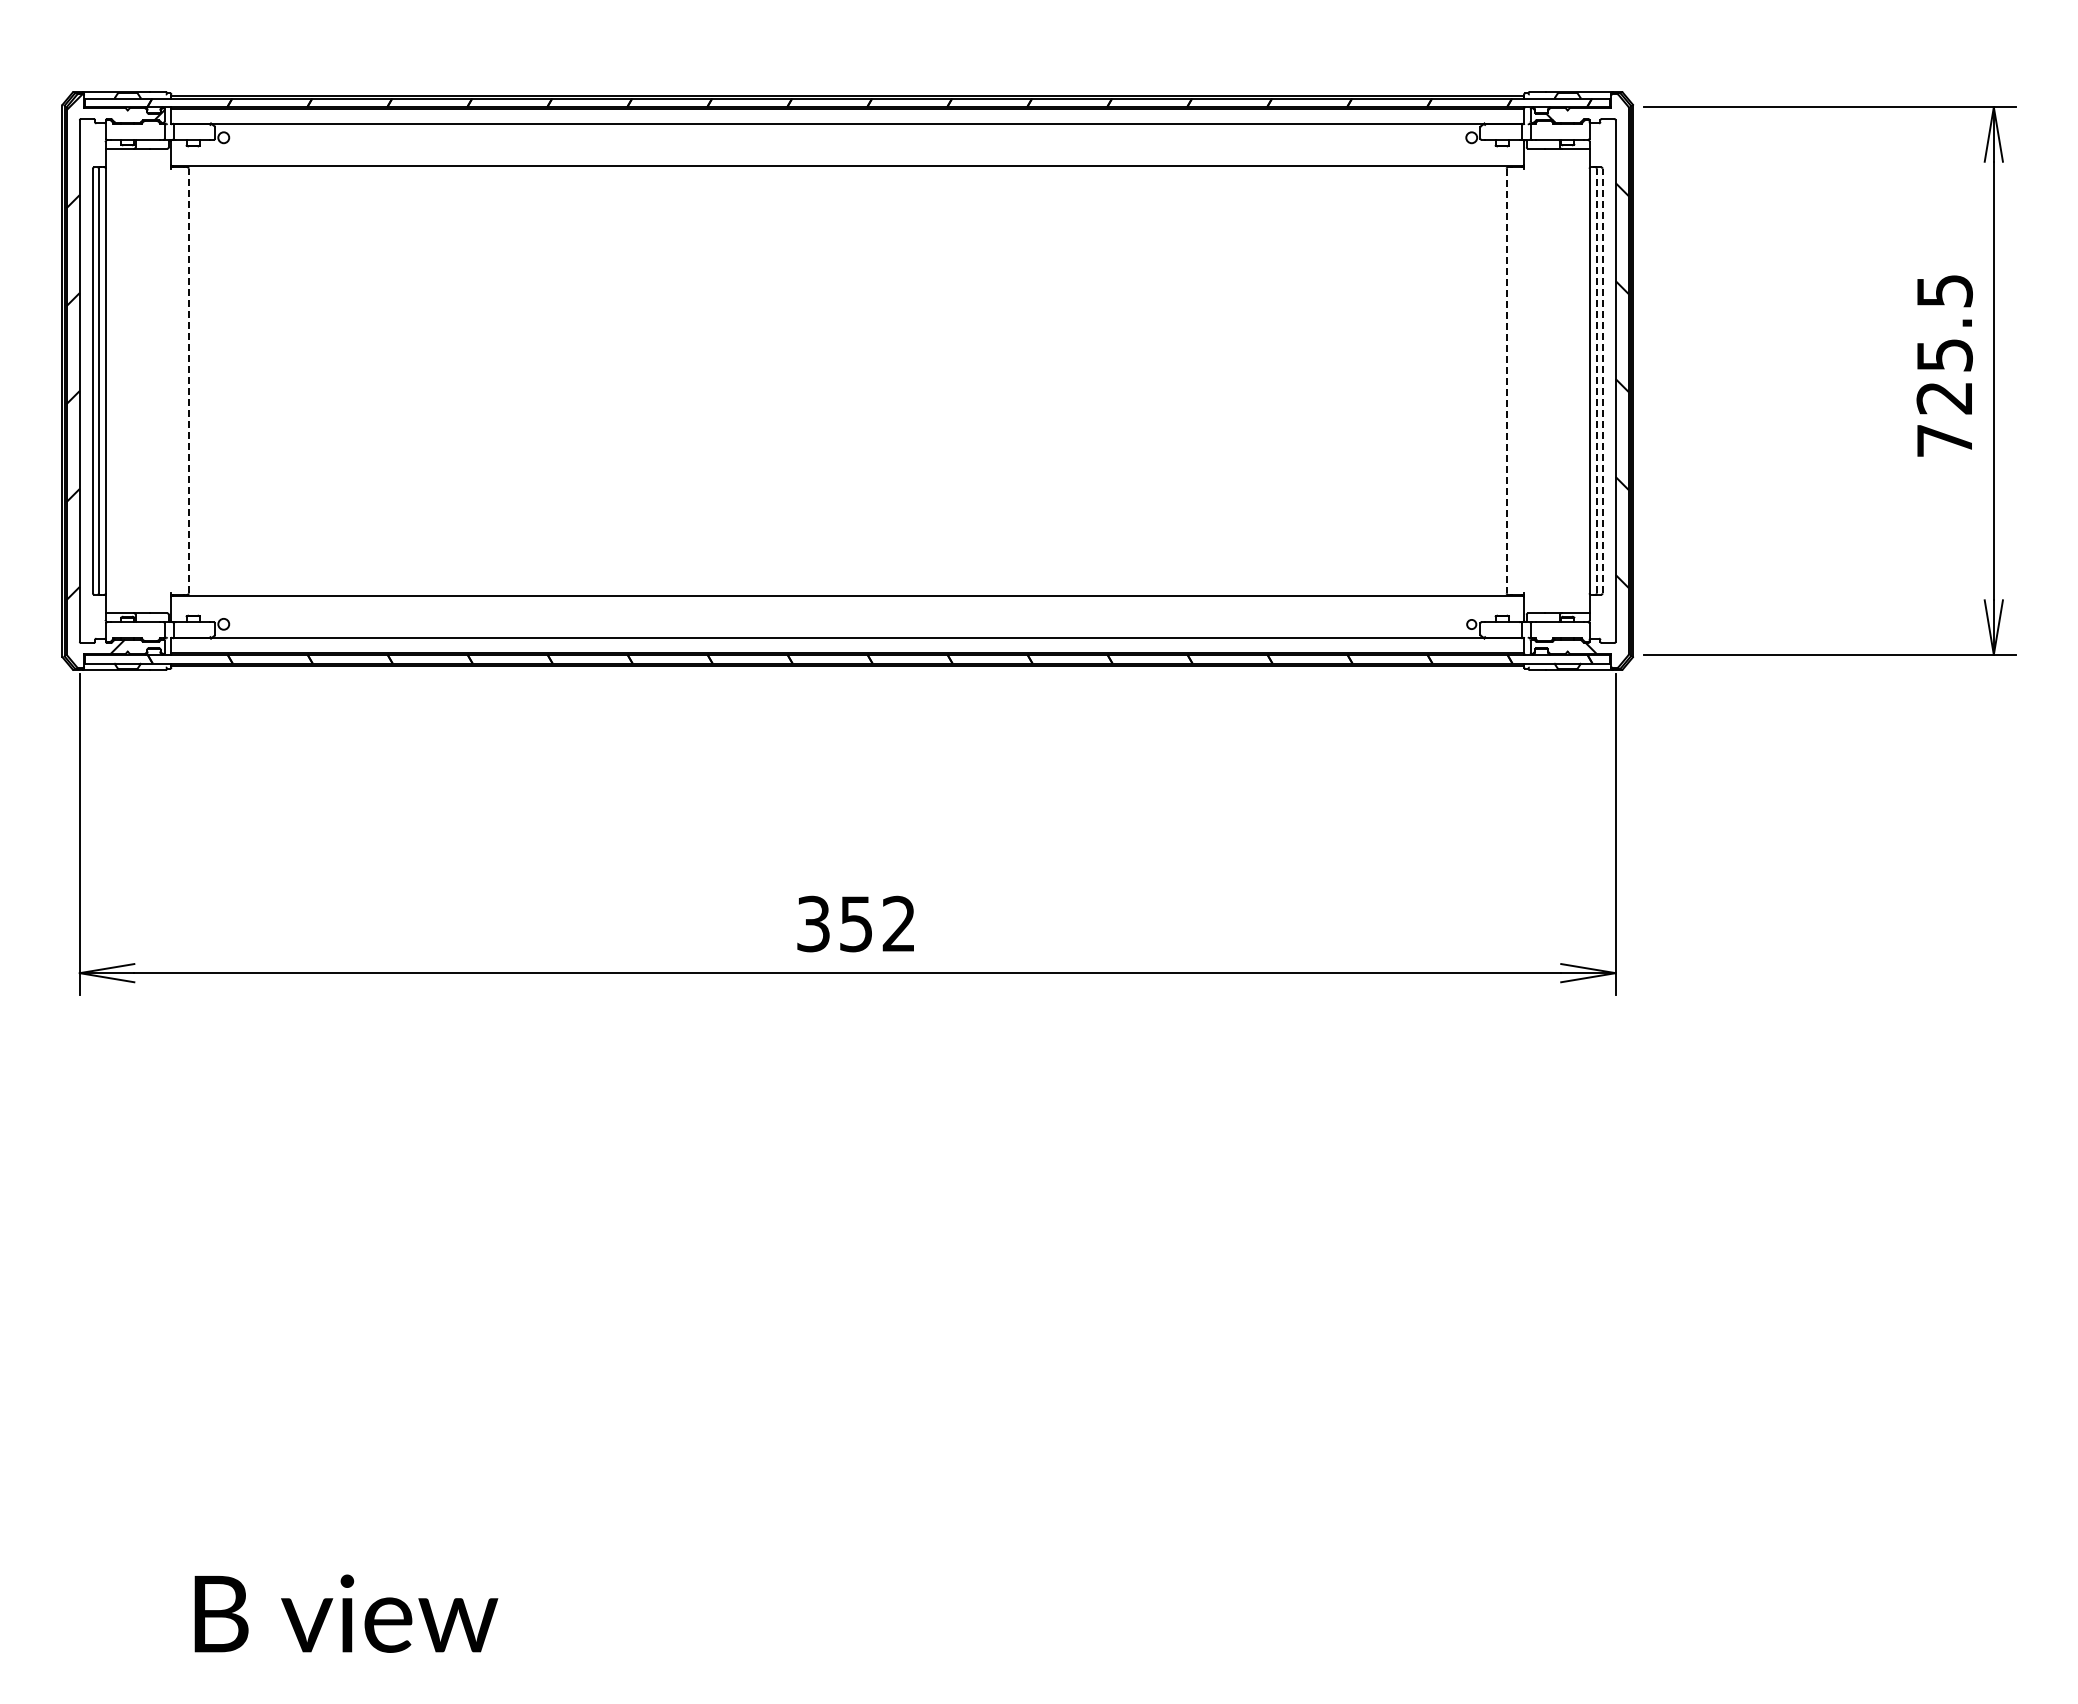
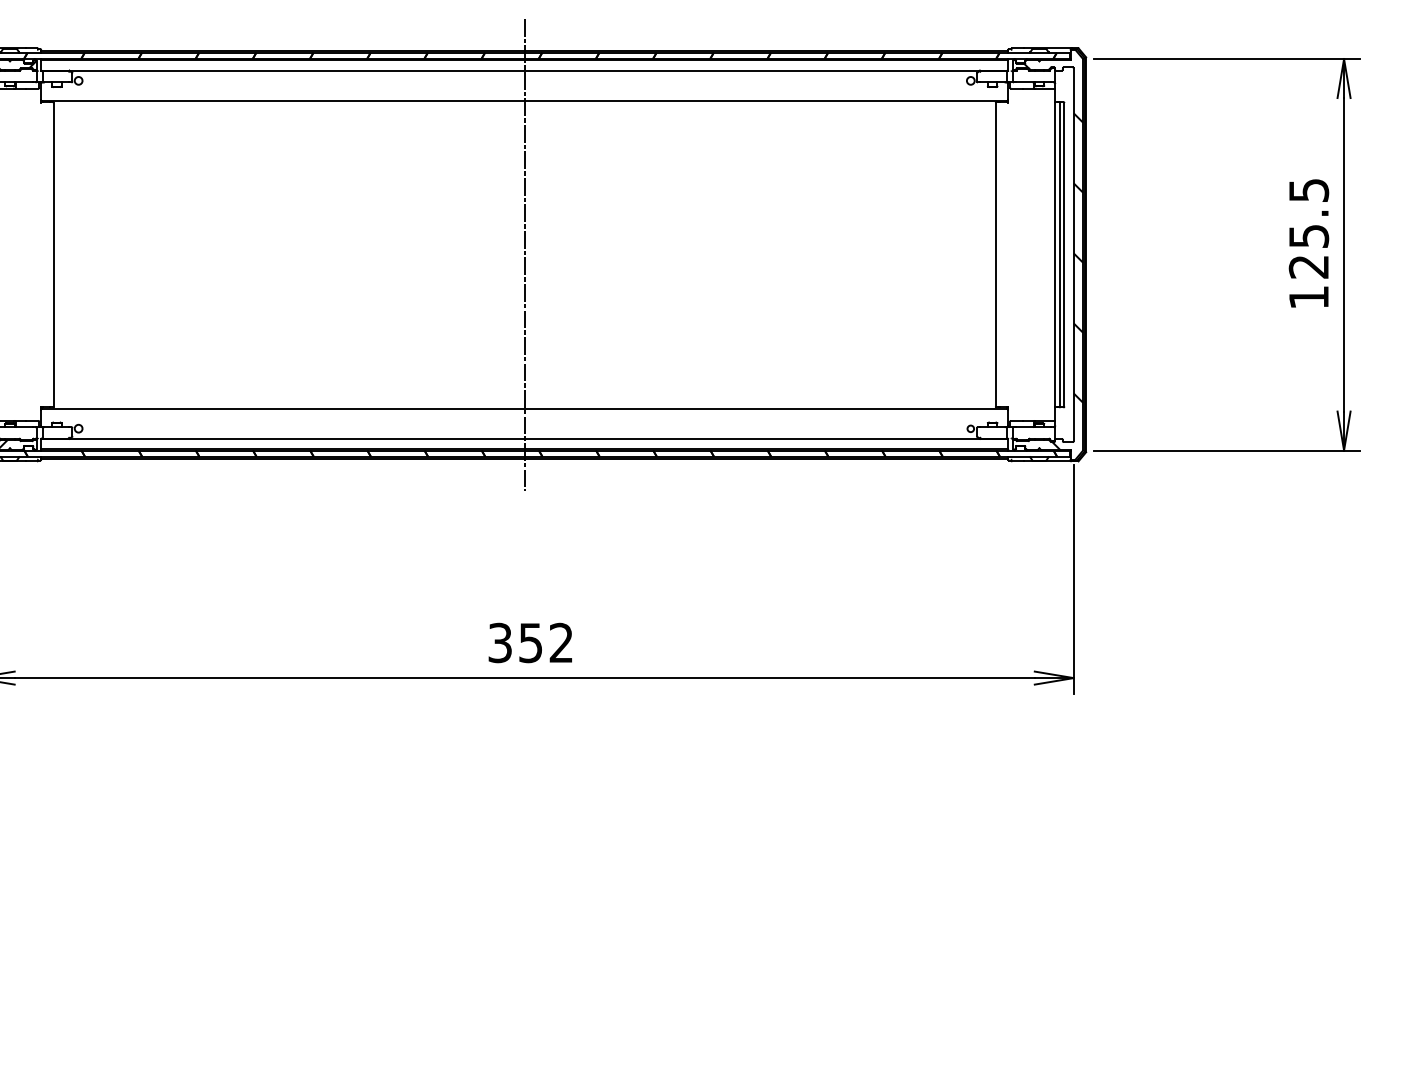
line: (188, 380) -> (53, 254), dashed -> solid
line: (847, 380) -> (524, 254), added
line: (1596, 380) -> (1060, 254), dashed -> solid
line: (1602, 380) -> (1064, 254), dashed -> solid
line: (1506, 381) -> (995, 255), dashed -> solid
text: (1944, 440) -> (1308, 297), 725.5 -> 125.5

